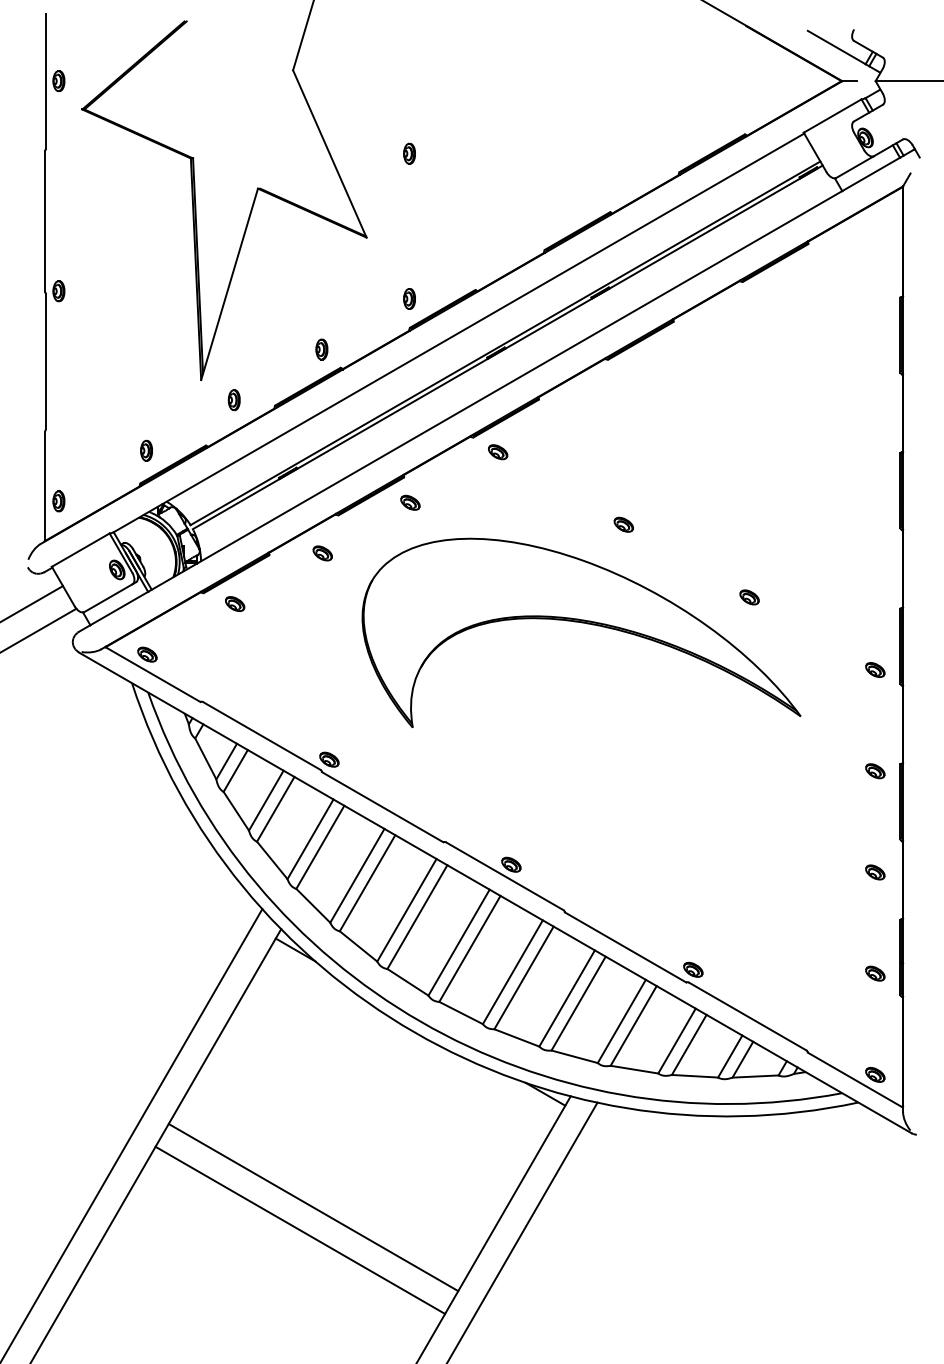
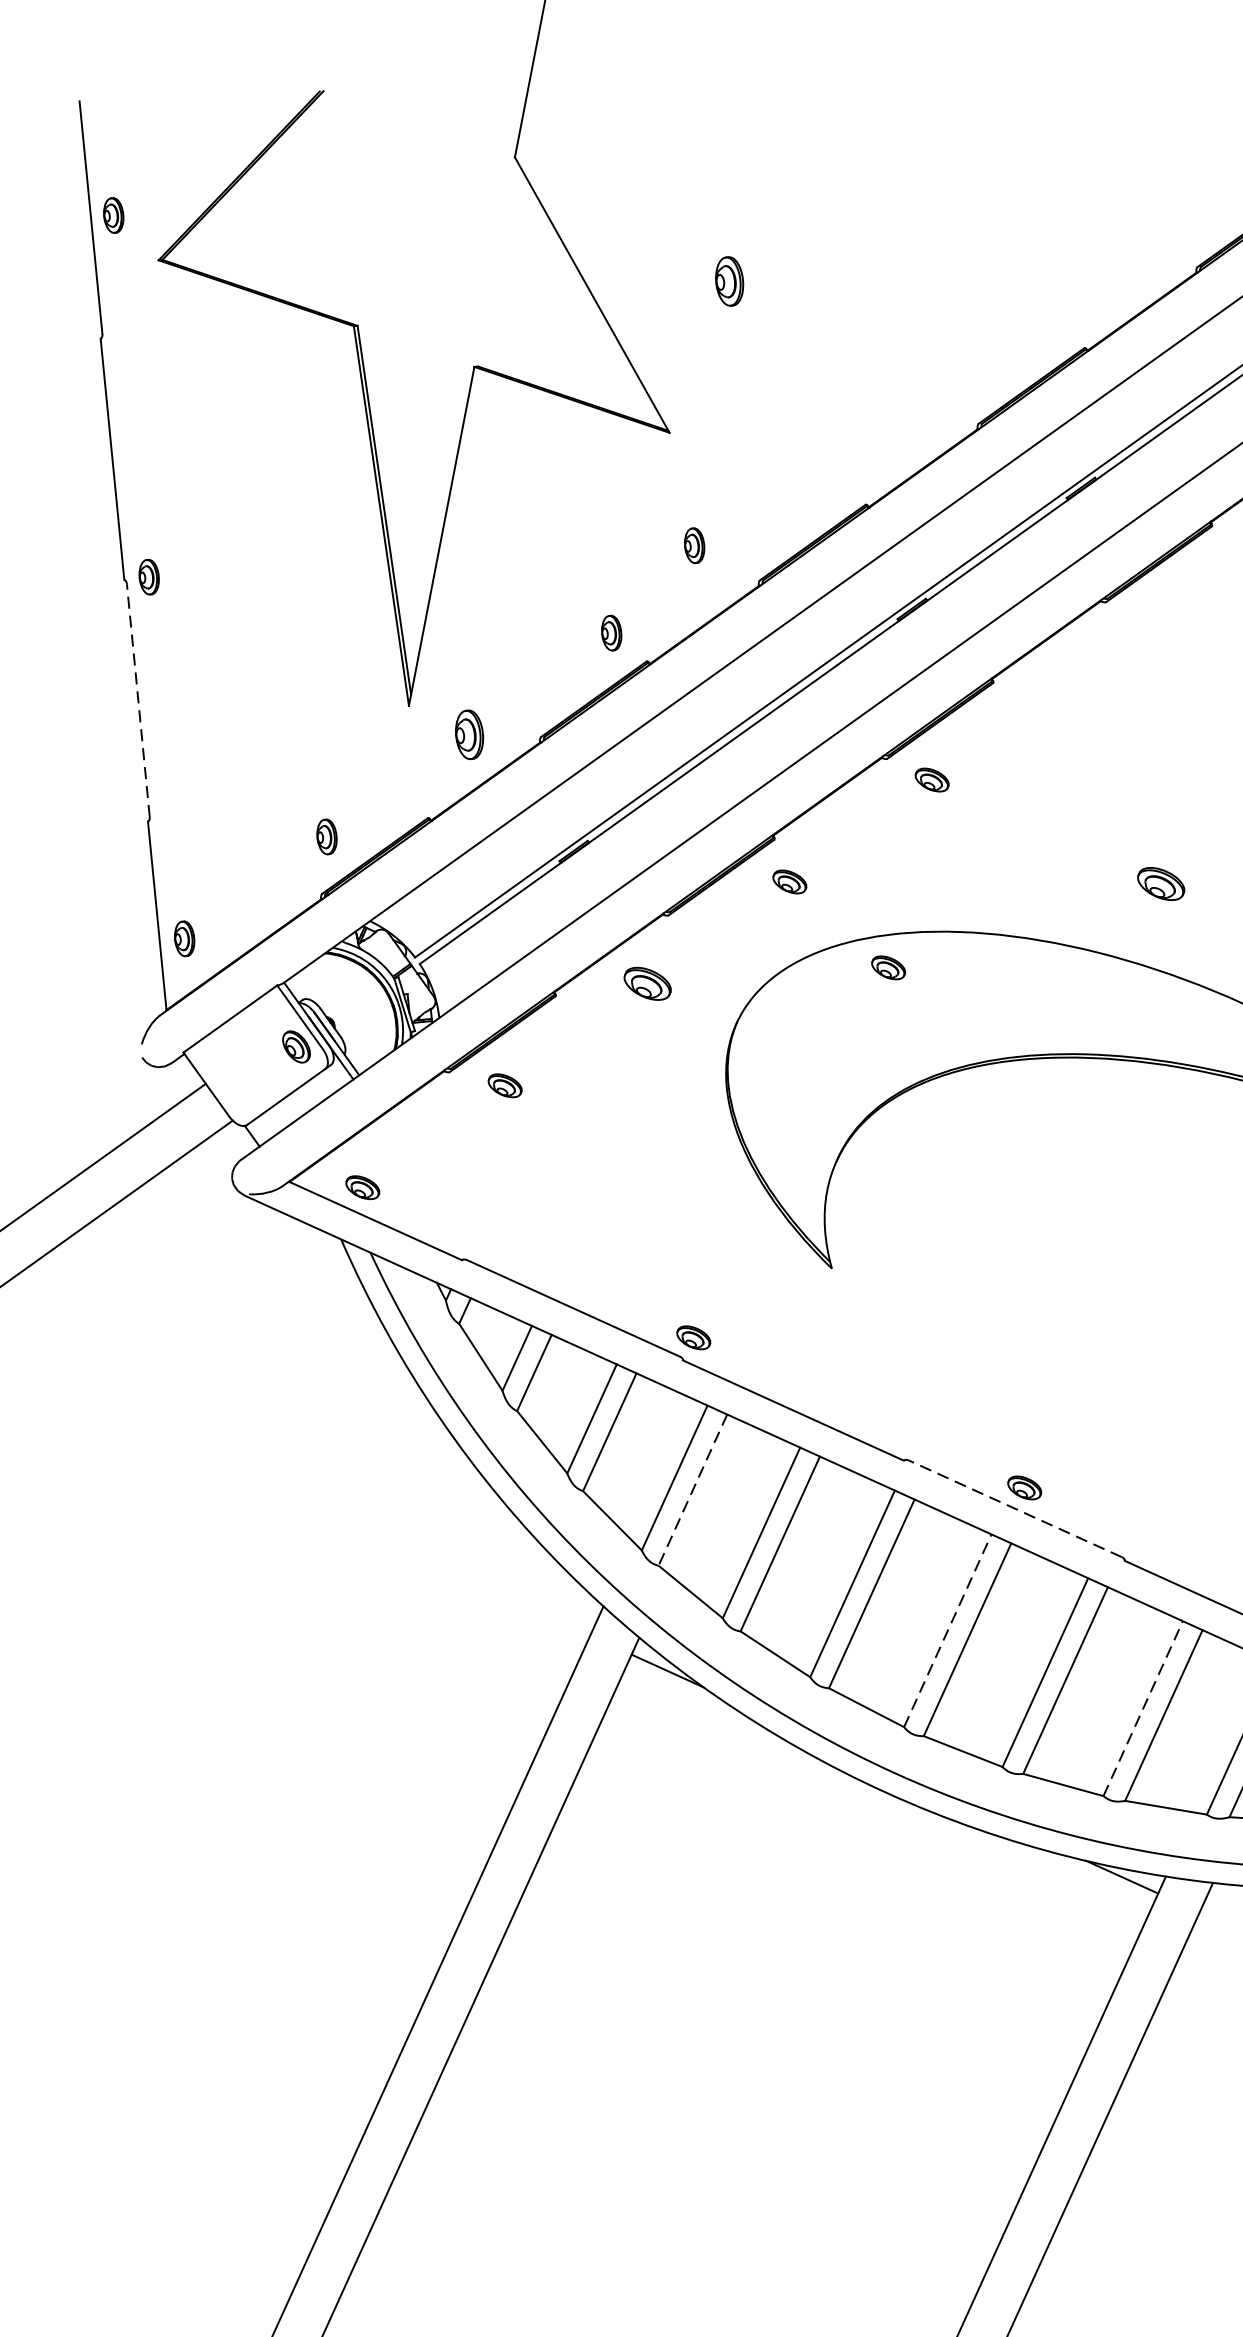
part: (409, 153) -> (729, 280), size x1.4
part: (409, 298) -> (694, 544), moved
line: (45, 361) -> (137, 700), solid -> dashed
part: (233, 400) -> (468, 735), size x1.4
part: (623, 524) -> (1160, 883), size x1.4
part: (322, 553) -> (647, 984), size x1.4
part: (462, 557) -> (888, 967), added
line: (320, 847) -> (693, 1490), solid -> dashed
line: (504, 876) -> (1014, 1509), solid -> dashed
line: (459, 942) -> (948, 1630), solid -> dashed
line: (567, 998) -> (1143, 1708), solid -> dashed
line: (313, 1207) -> (741, 2111), removed
line: (300, 1229) -> (723, 2151), removed

